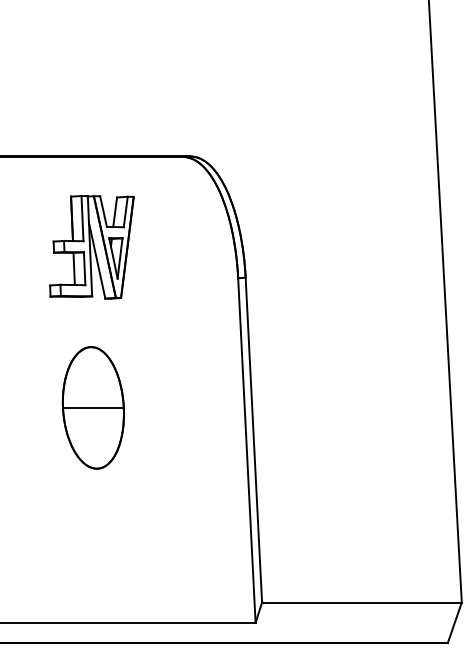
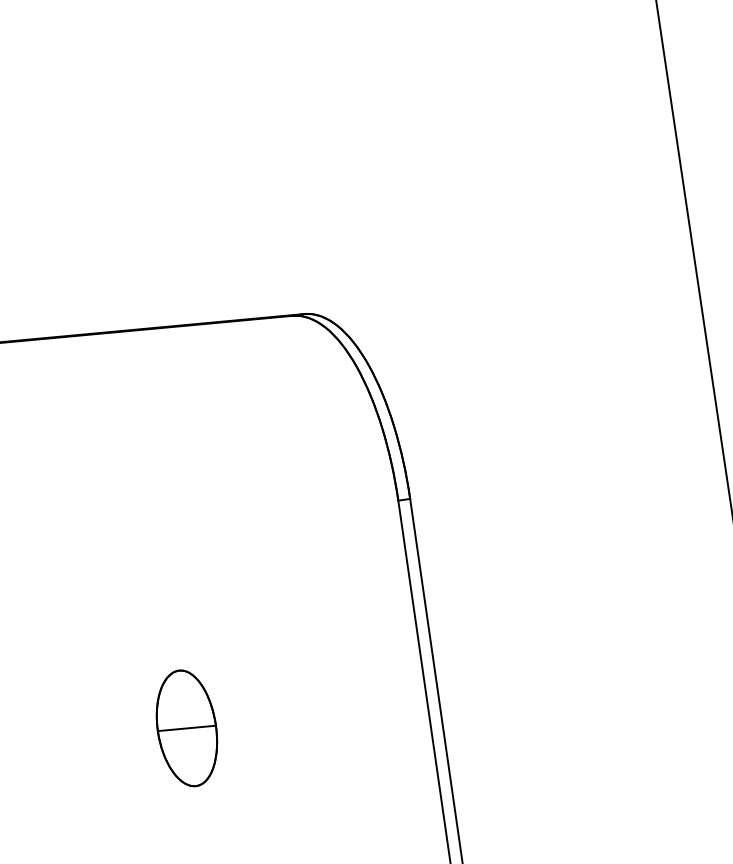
part: (91, 247) -> (160, 473), removed
part: (92, 407) -> (185, 727), size x0.6

